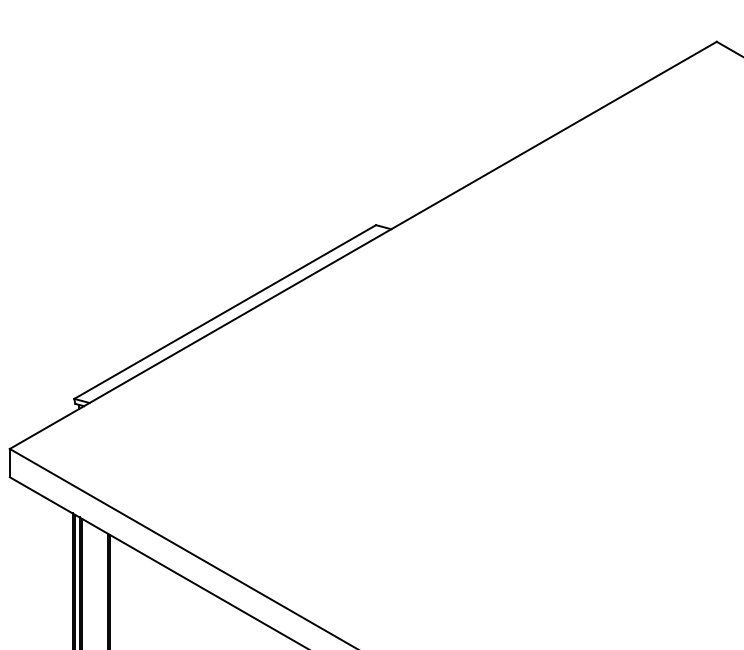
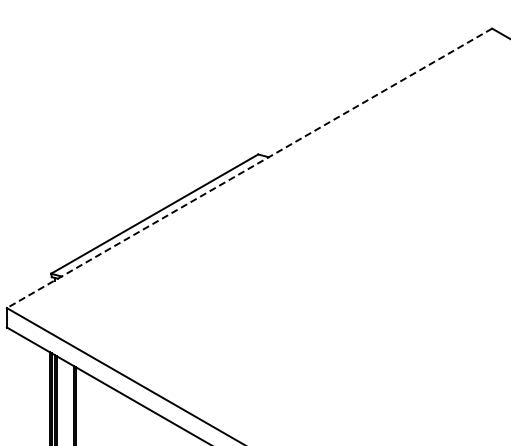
line: (363, 245) -> (249, 168), solid -> dashed

